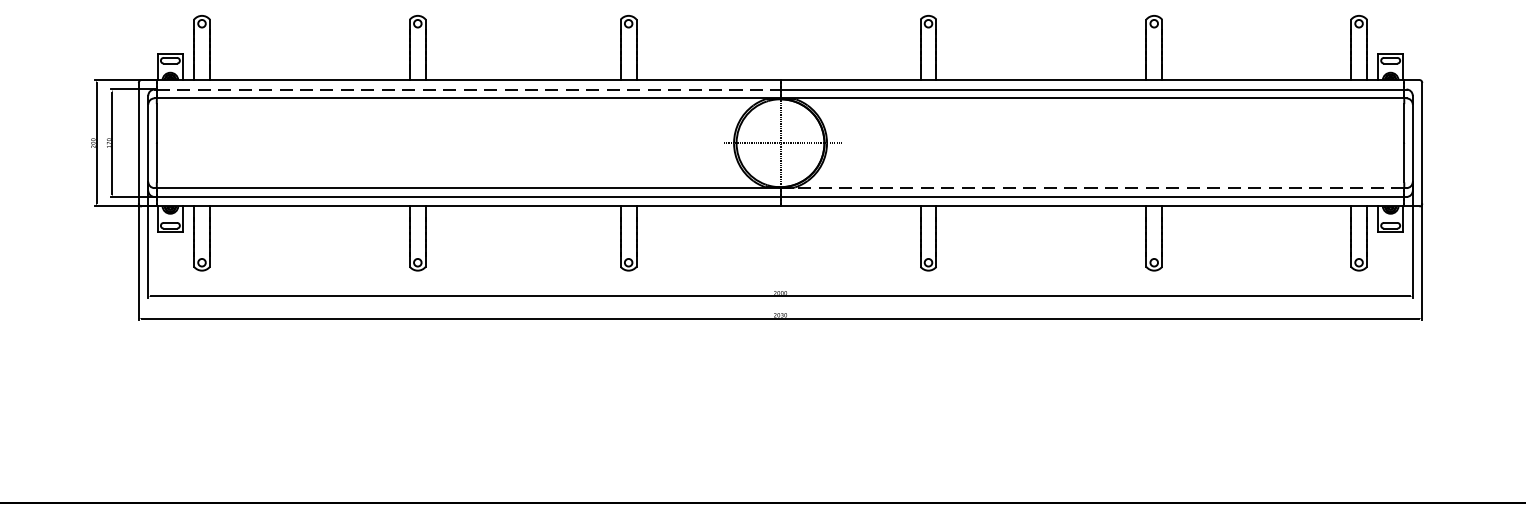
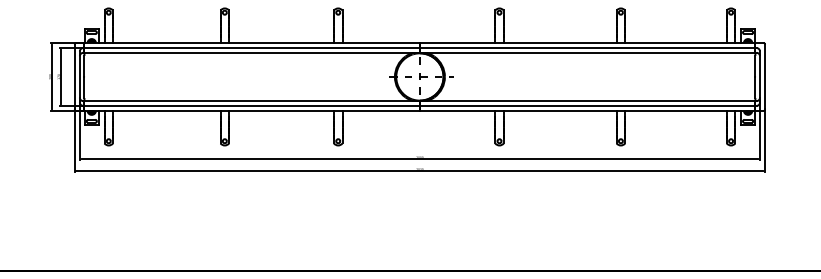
line: (469, 90) -> (252, 48), dashed -> solid
line: (1092, 188) -> (587, 101), dashed -> solid

